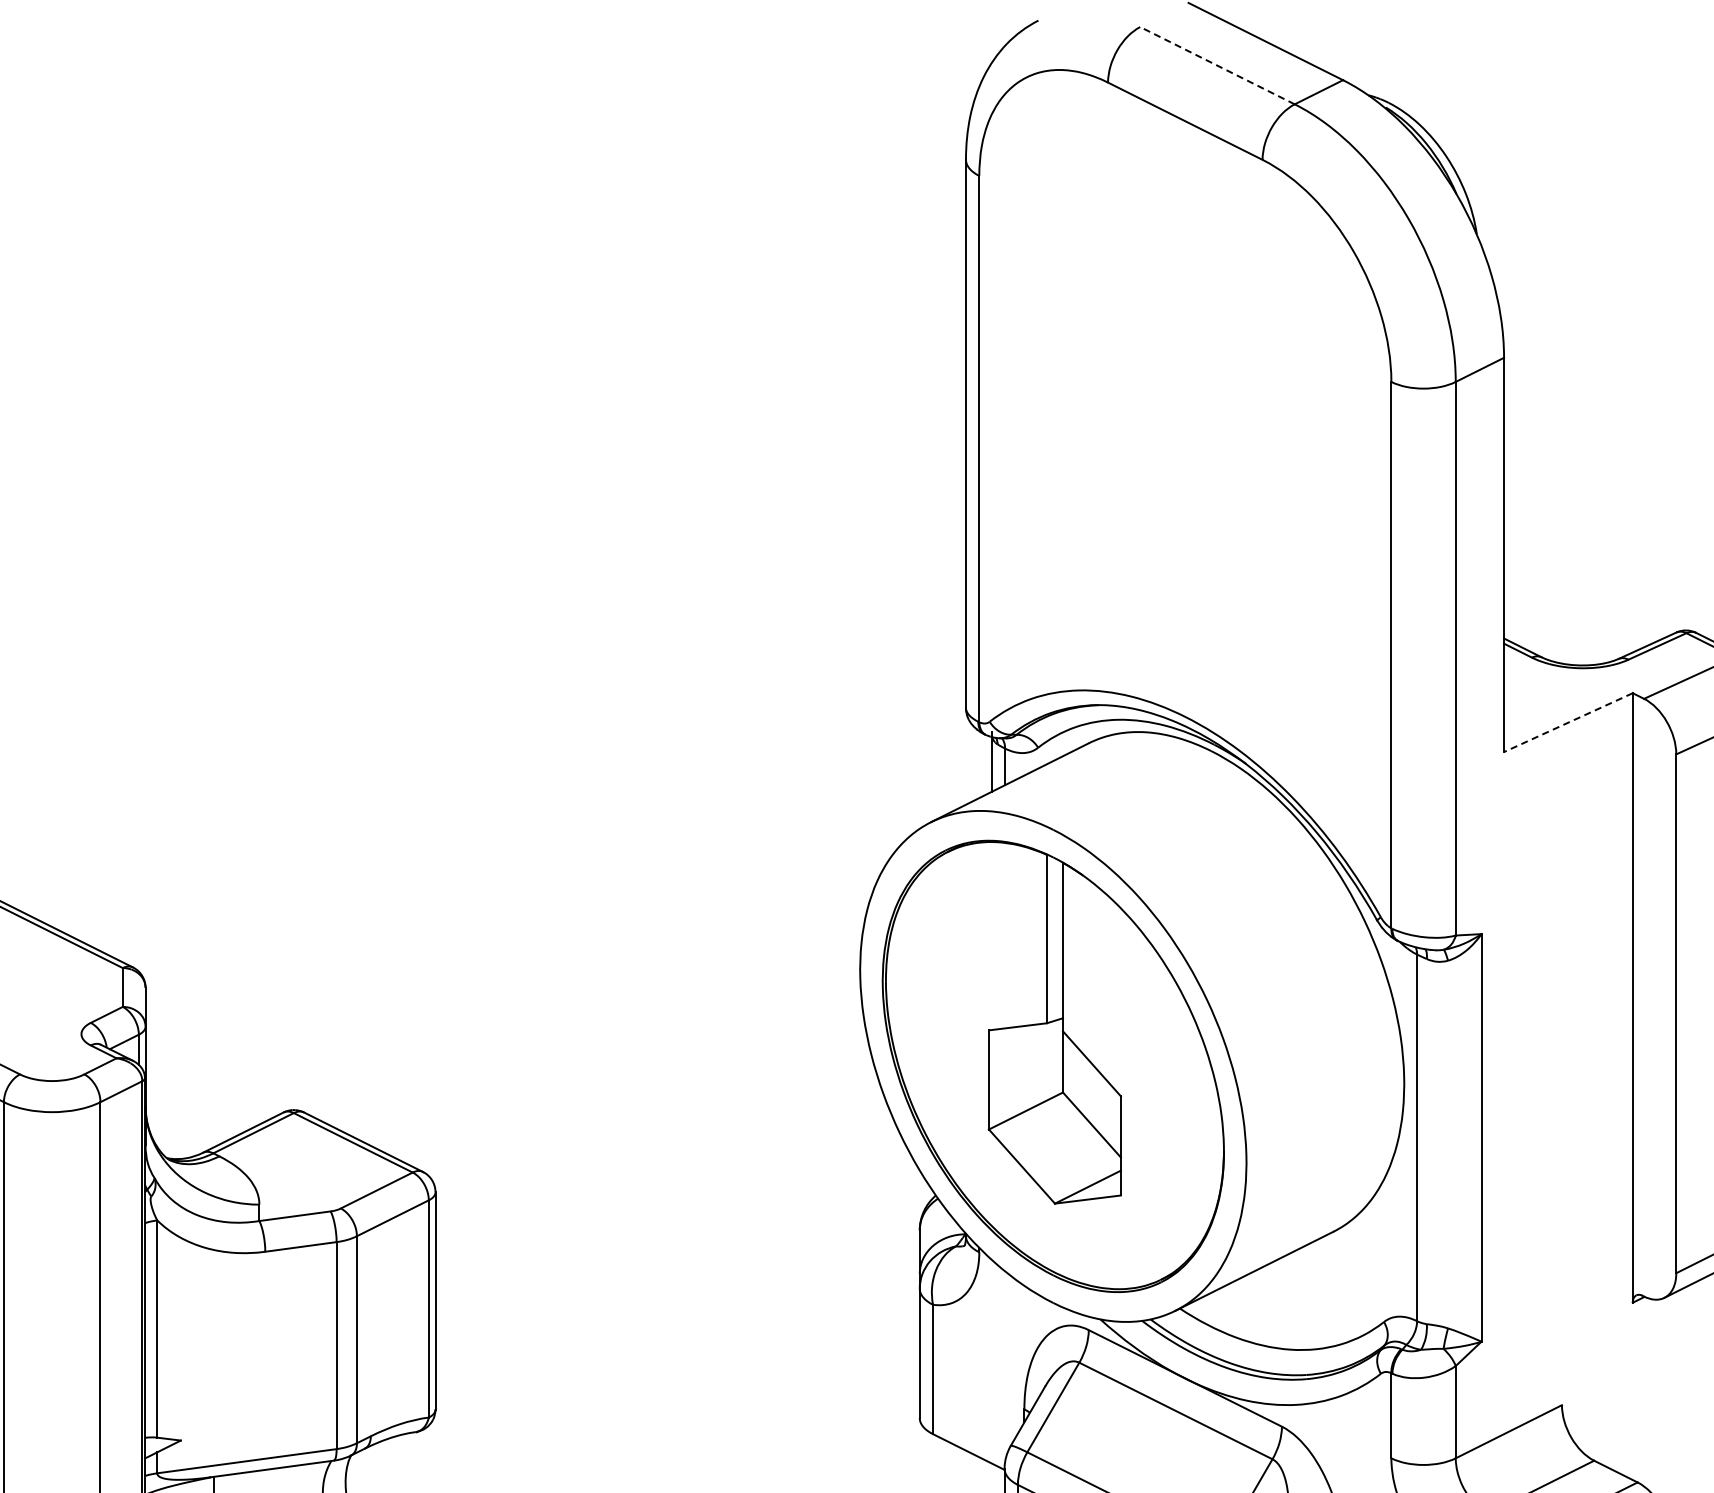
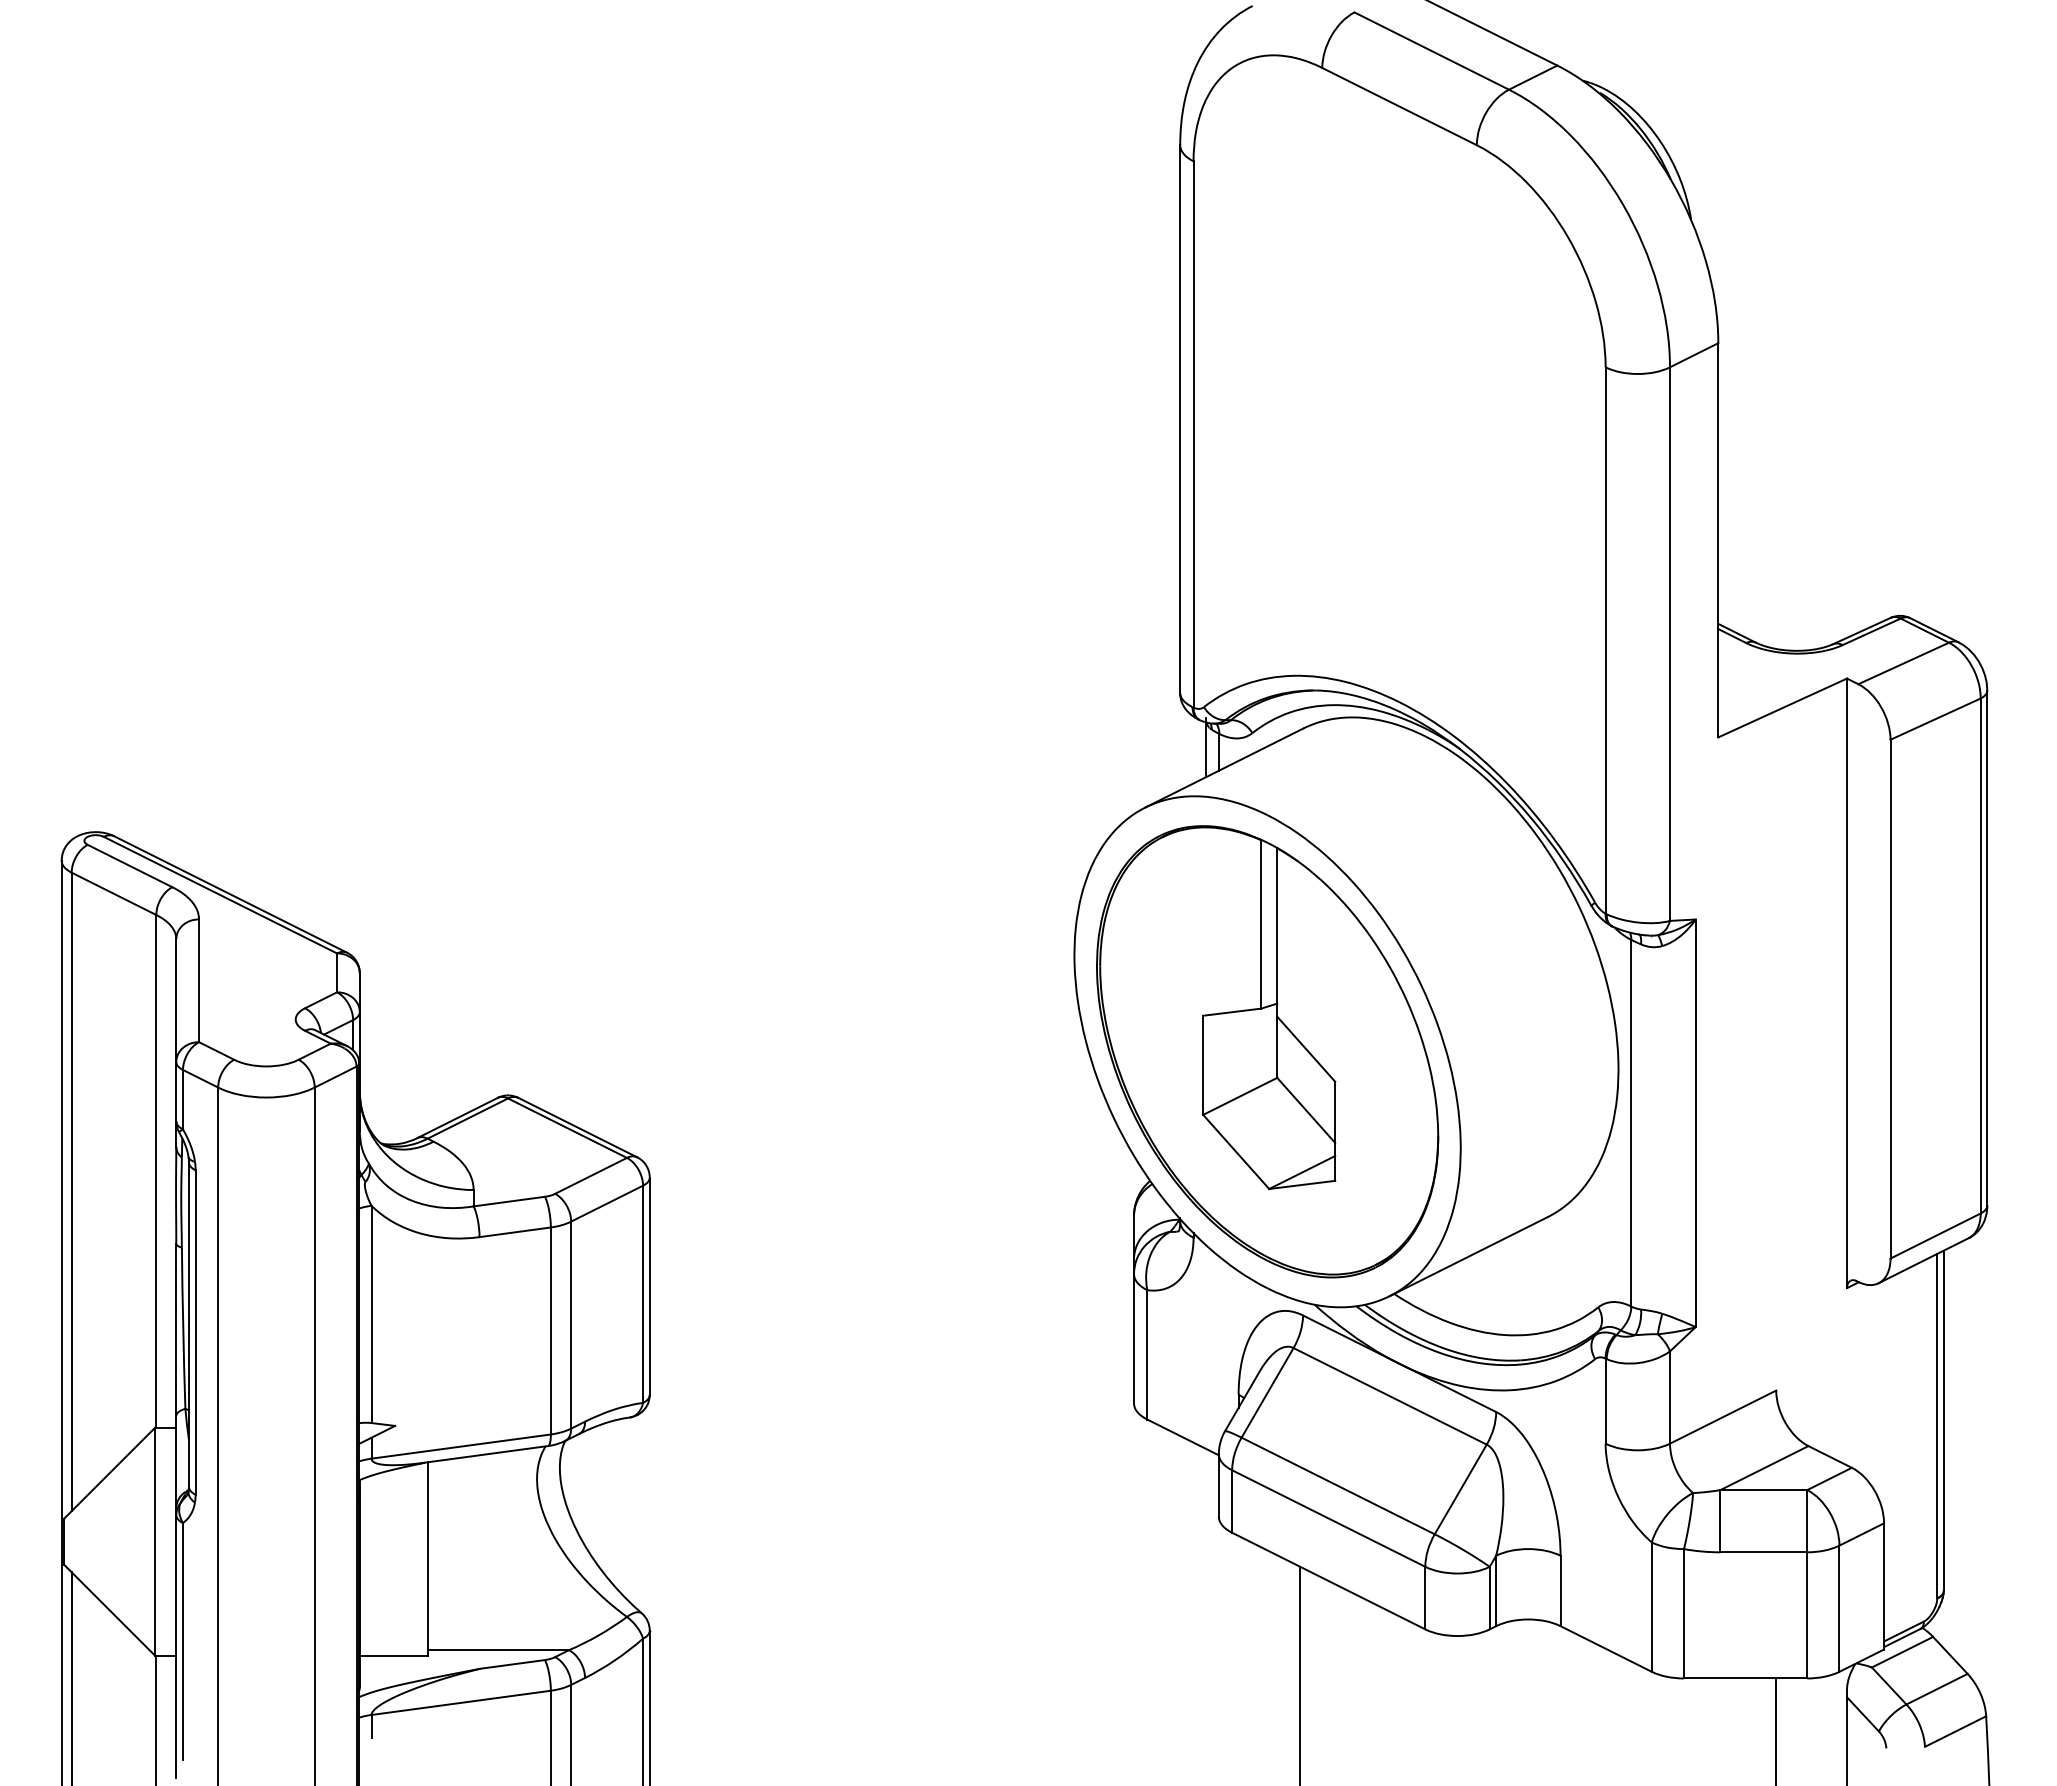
line: (1217, 65) -> (1431, 50), dashed -> solid
line: (1568, 723) -> (1782, 708), dashed -> solid

